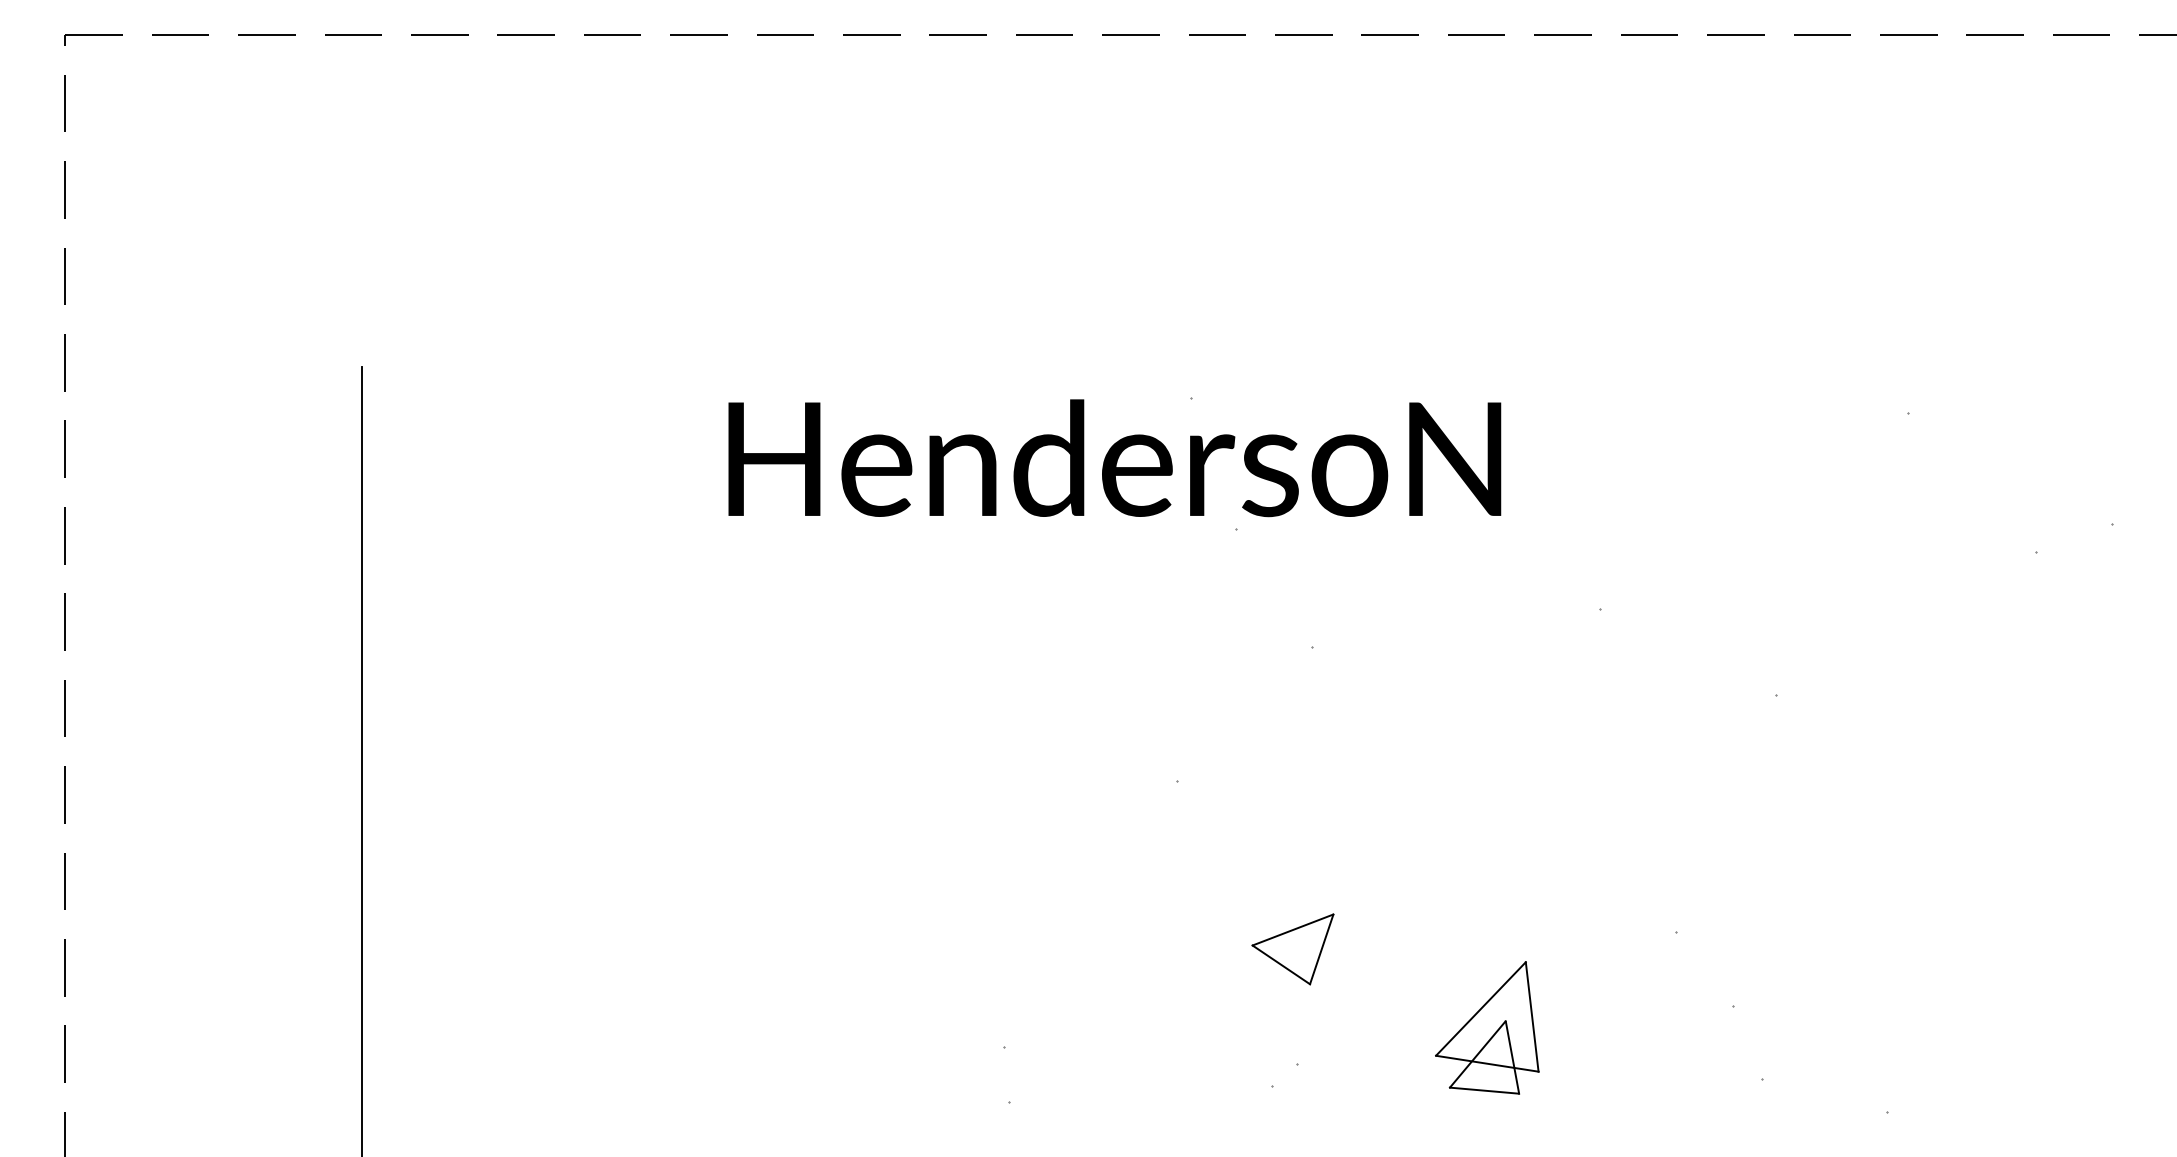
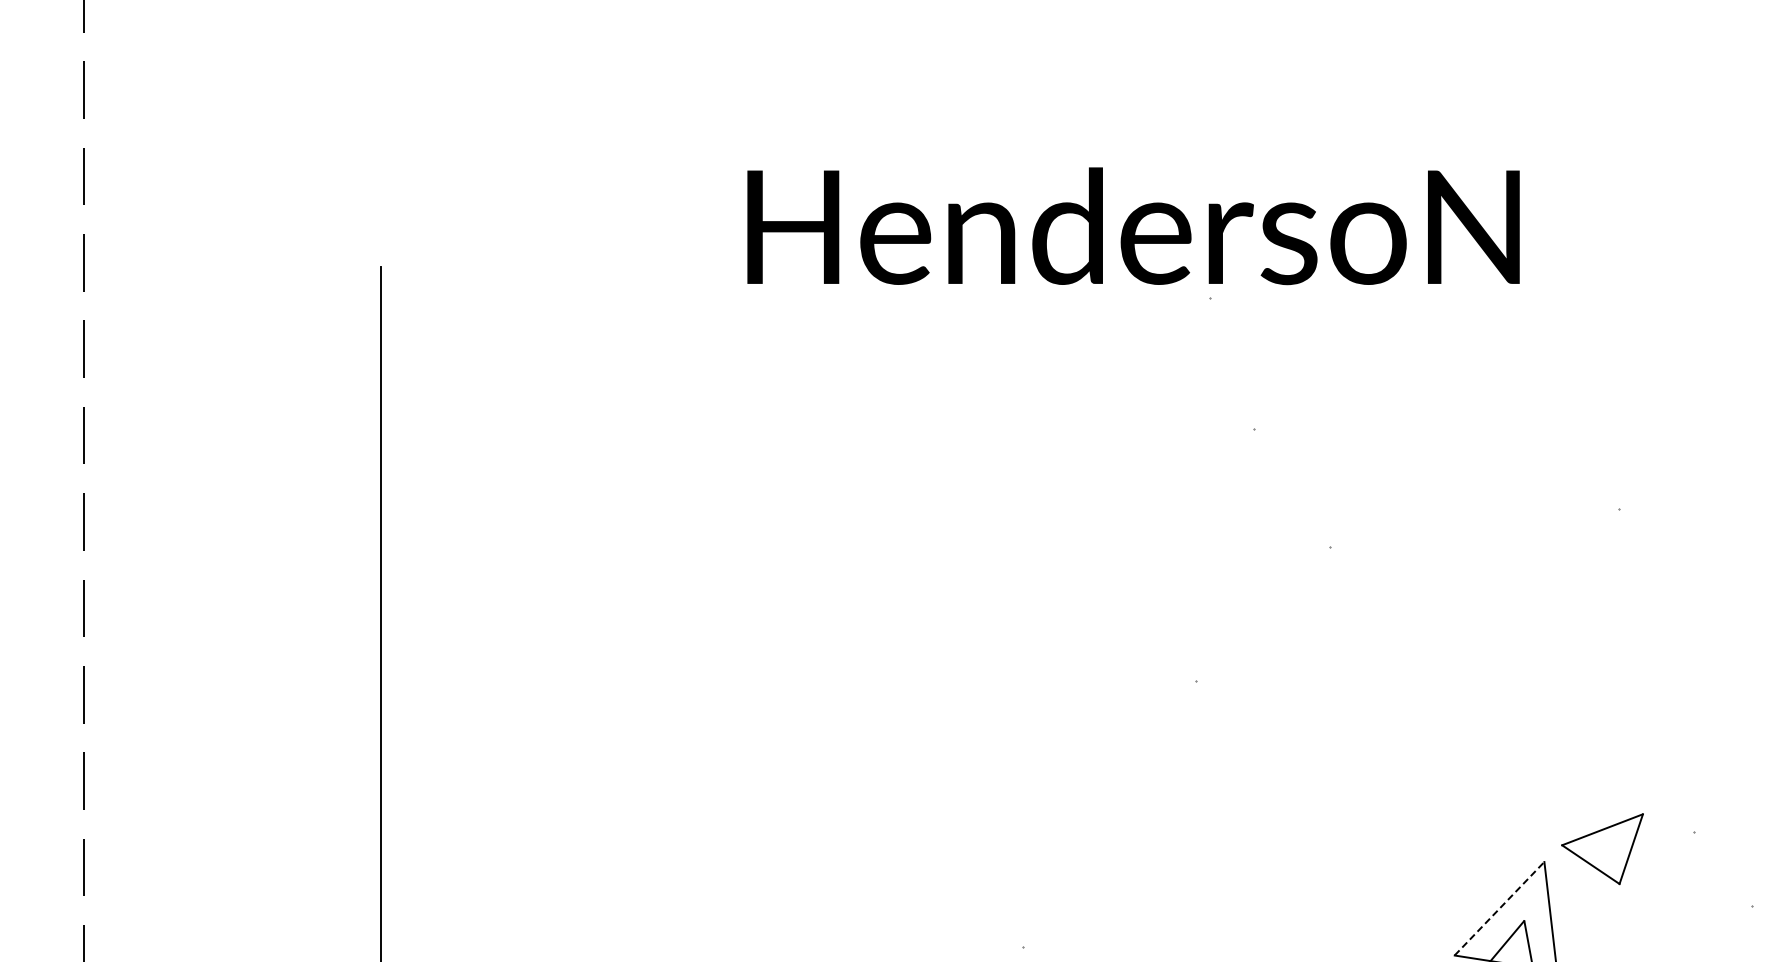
part: (1114, 458) -> (1133, 226), moved
part: (1292, 949) -> (1602, 849), moved
line: (1480, 1008) -> (1499, 908), solid -> dashed

